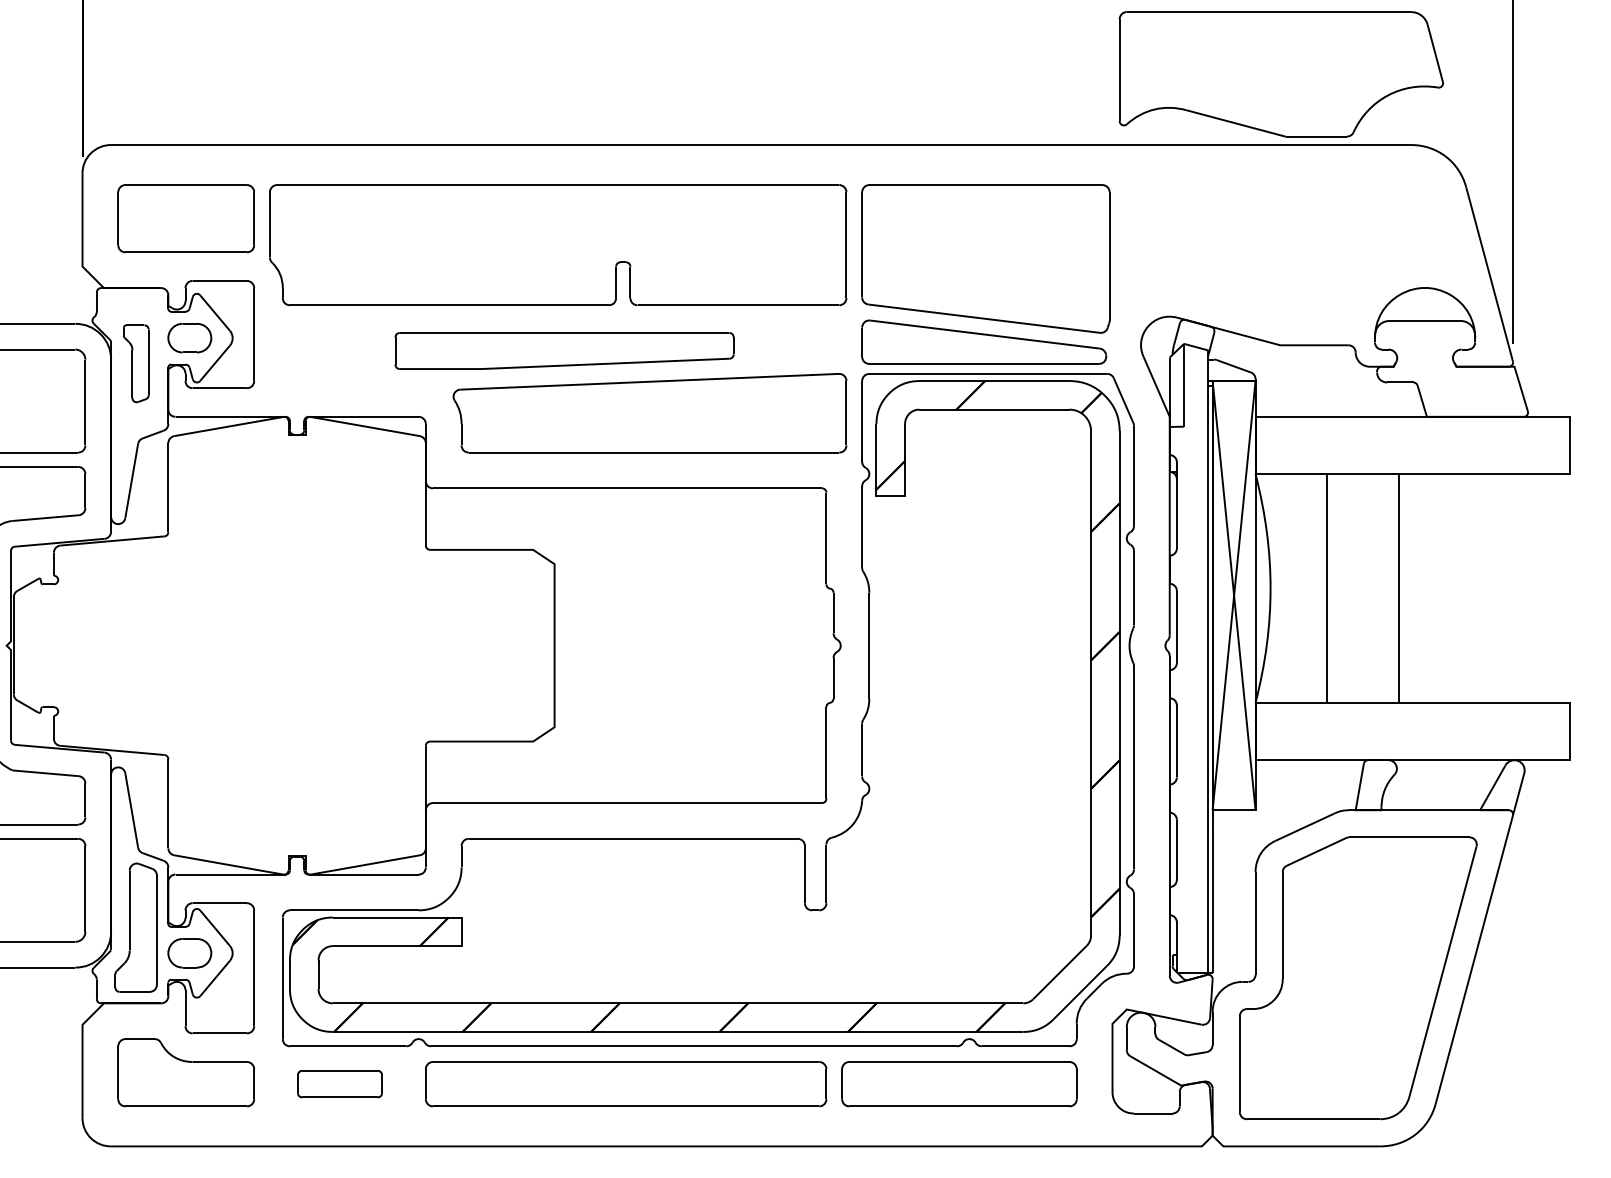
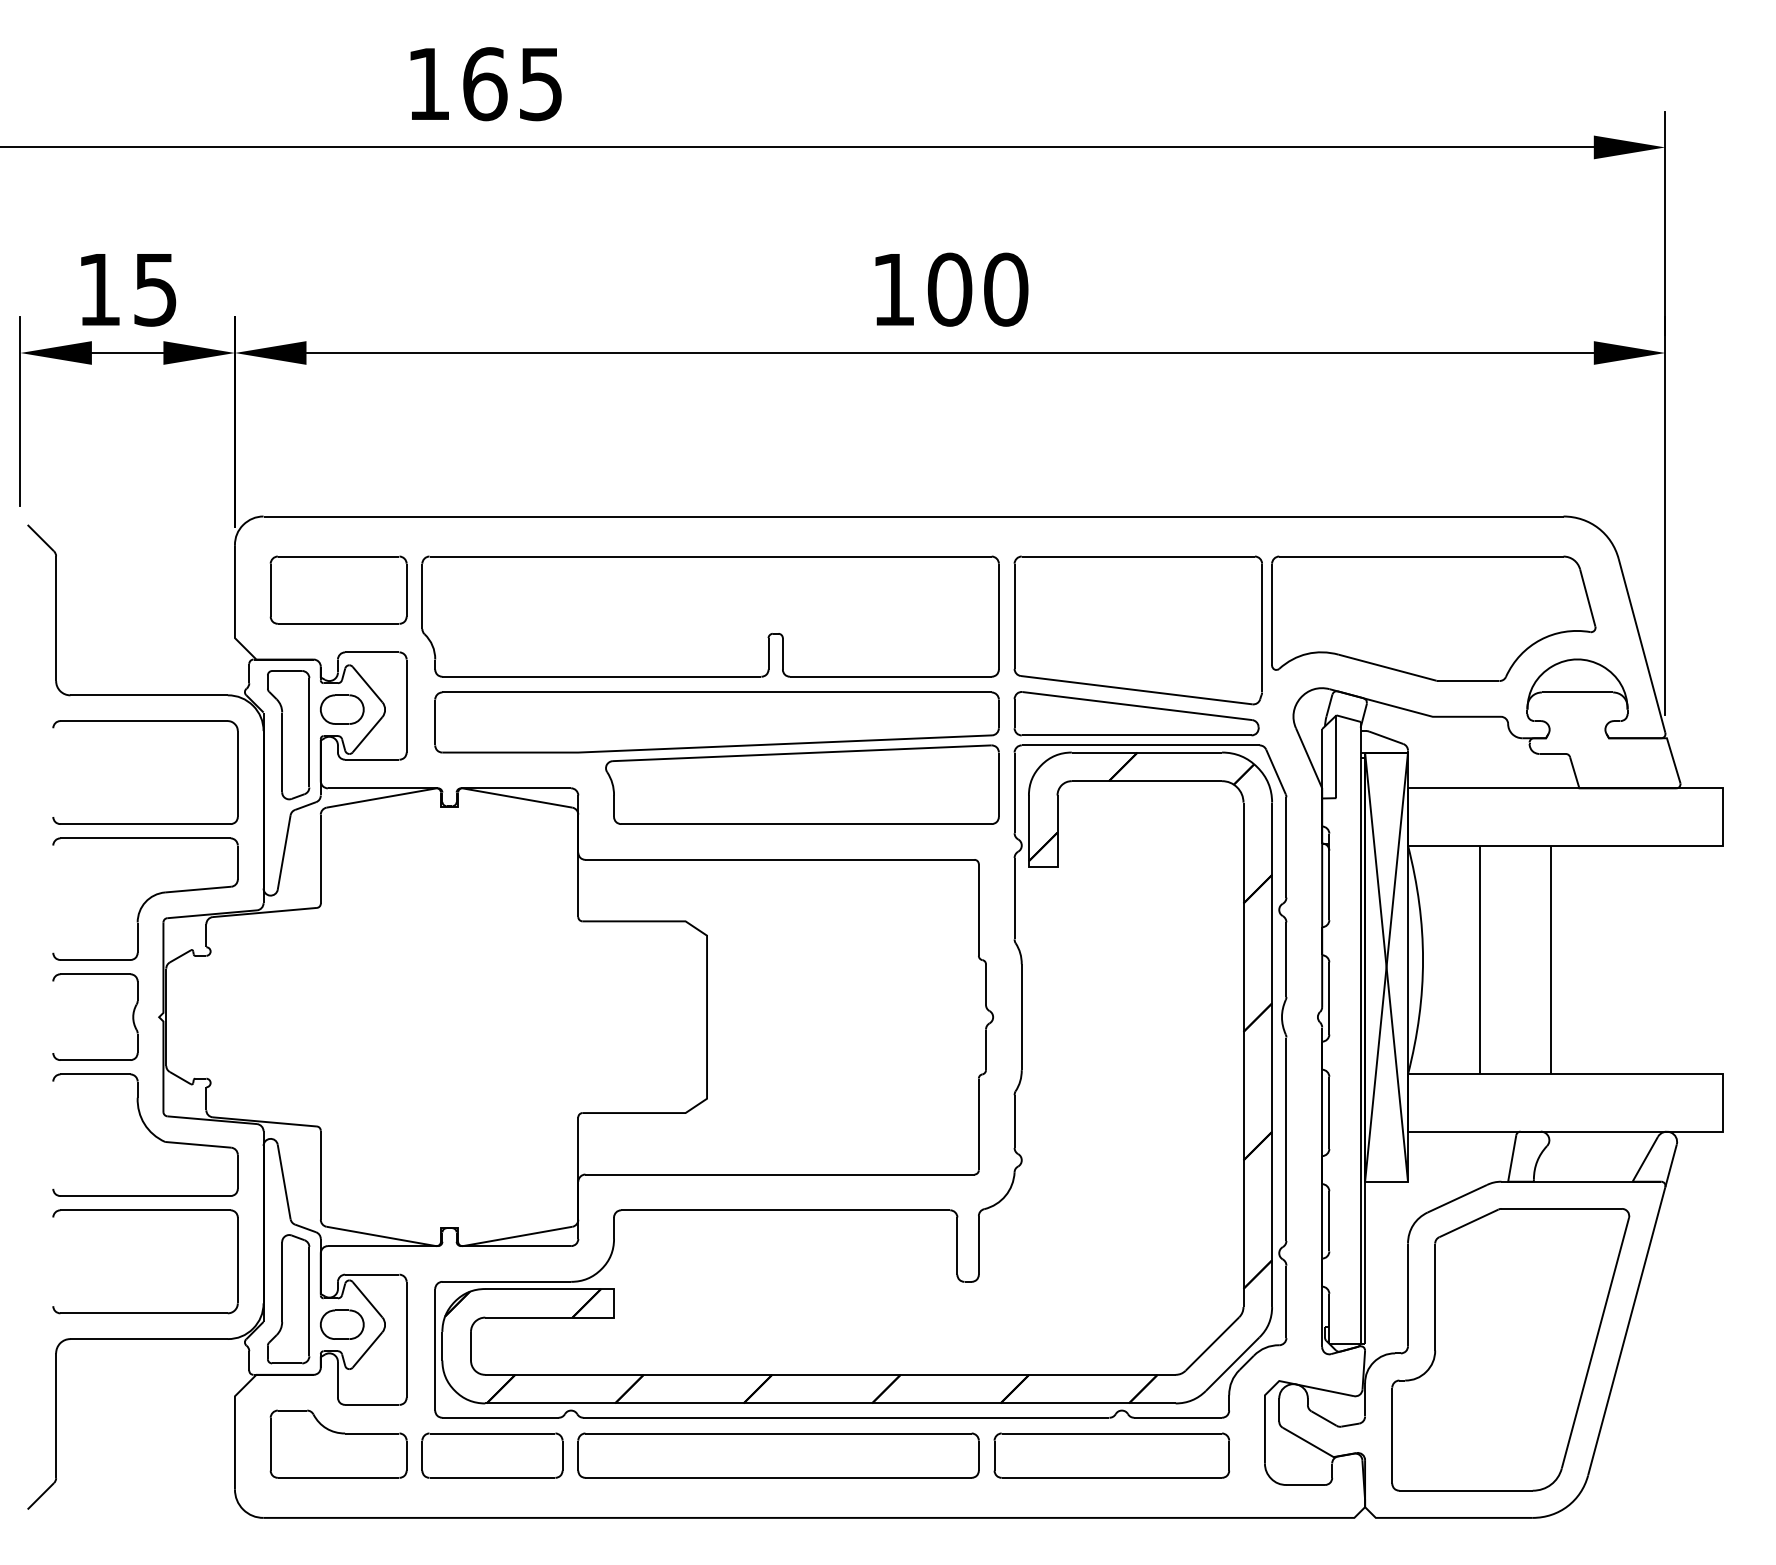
part: (1281, 74) -> (1433, 618), moved
part: (564, 351) -> (716, 722), size x1.67
part: (136, 364) -> (288, 735), size x1.67
part: (340, 1084) -> (492, 1455), size x1.67

